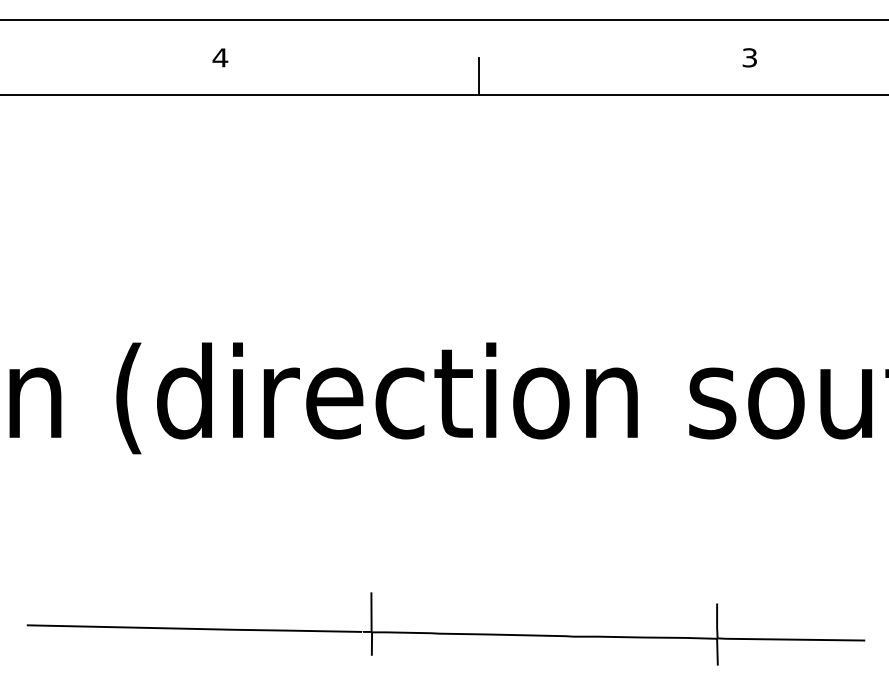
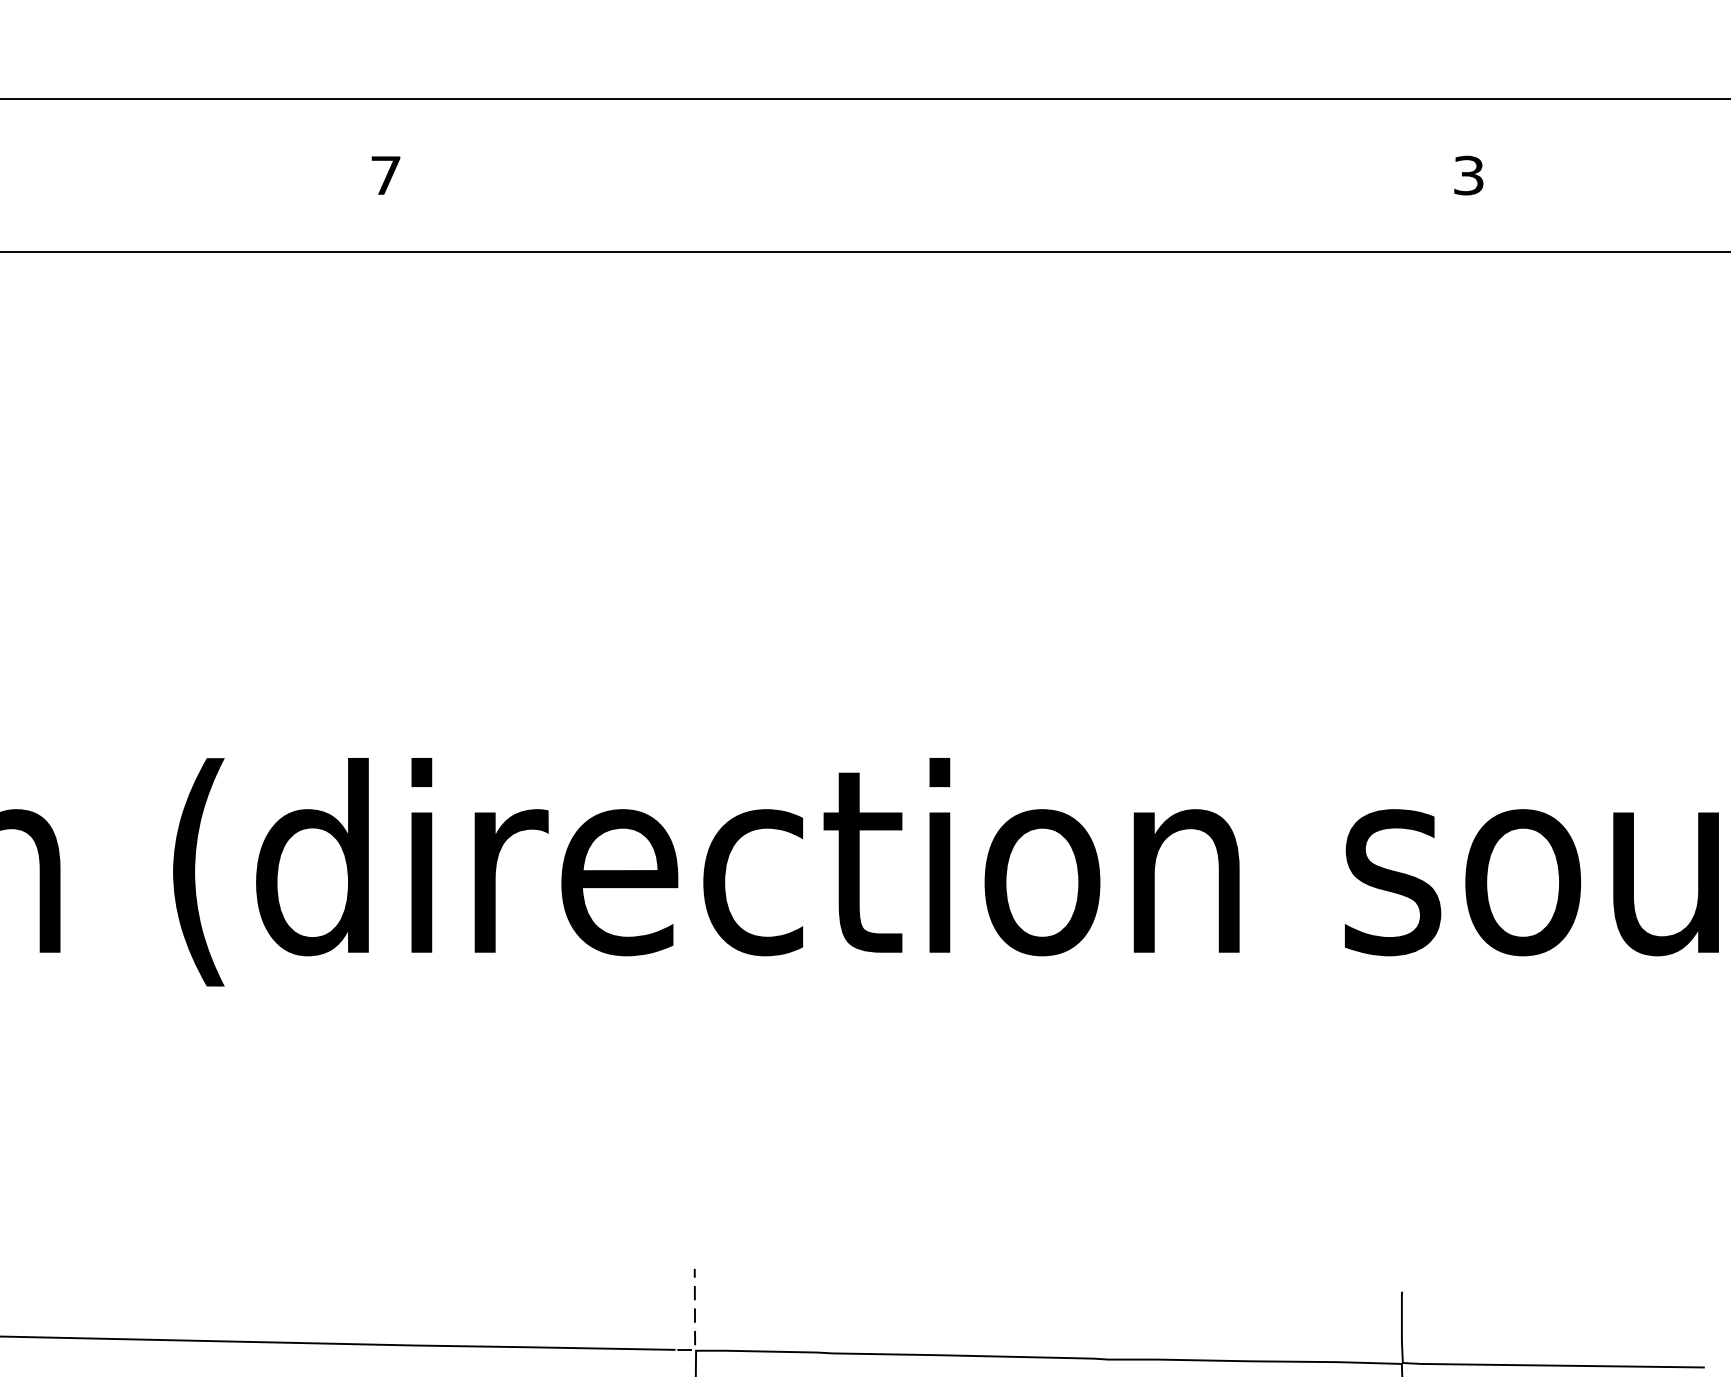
text: (220, 57) -> (386, 174), 4 -> 7
line: (479, 76) -> (915, 213), removed
line: (371, 618) -> (694, 1322), solid -> dashed

